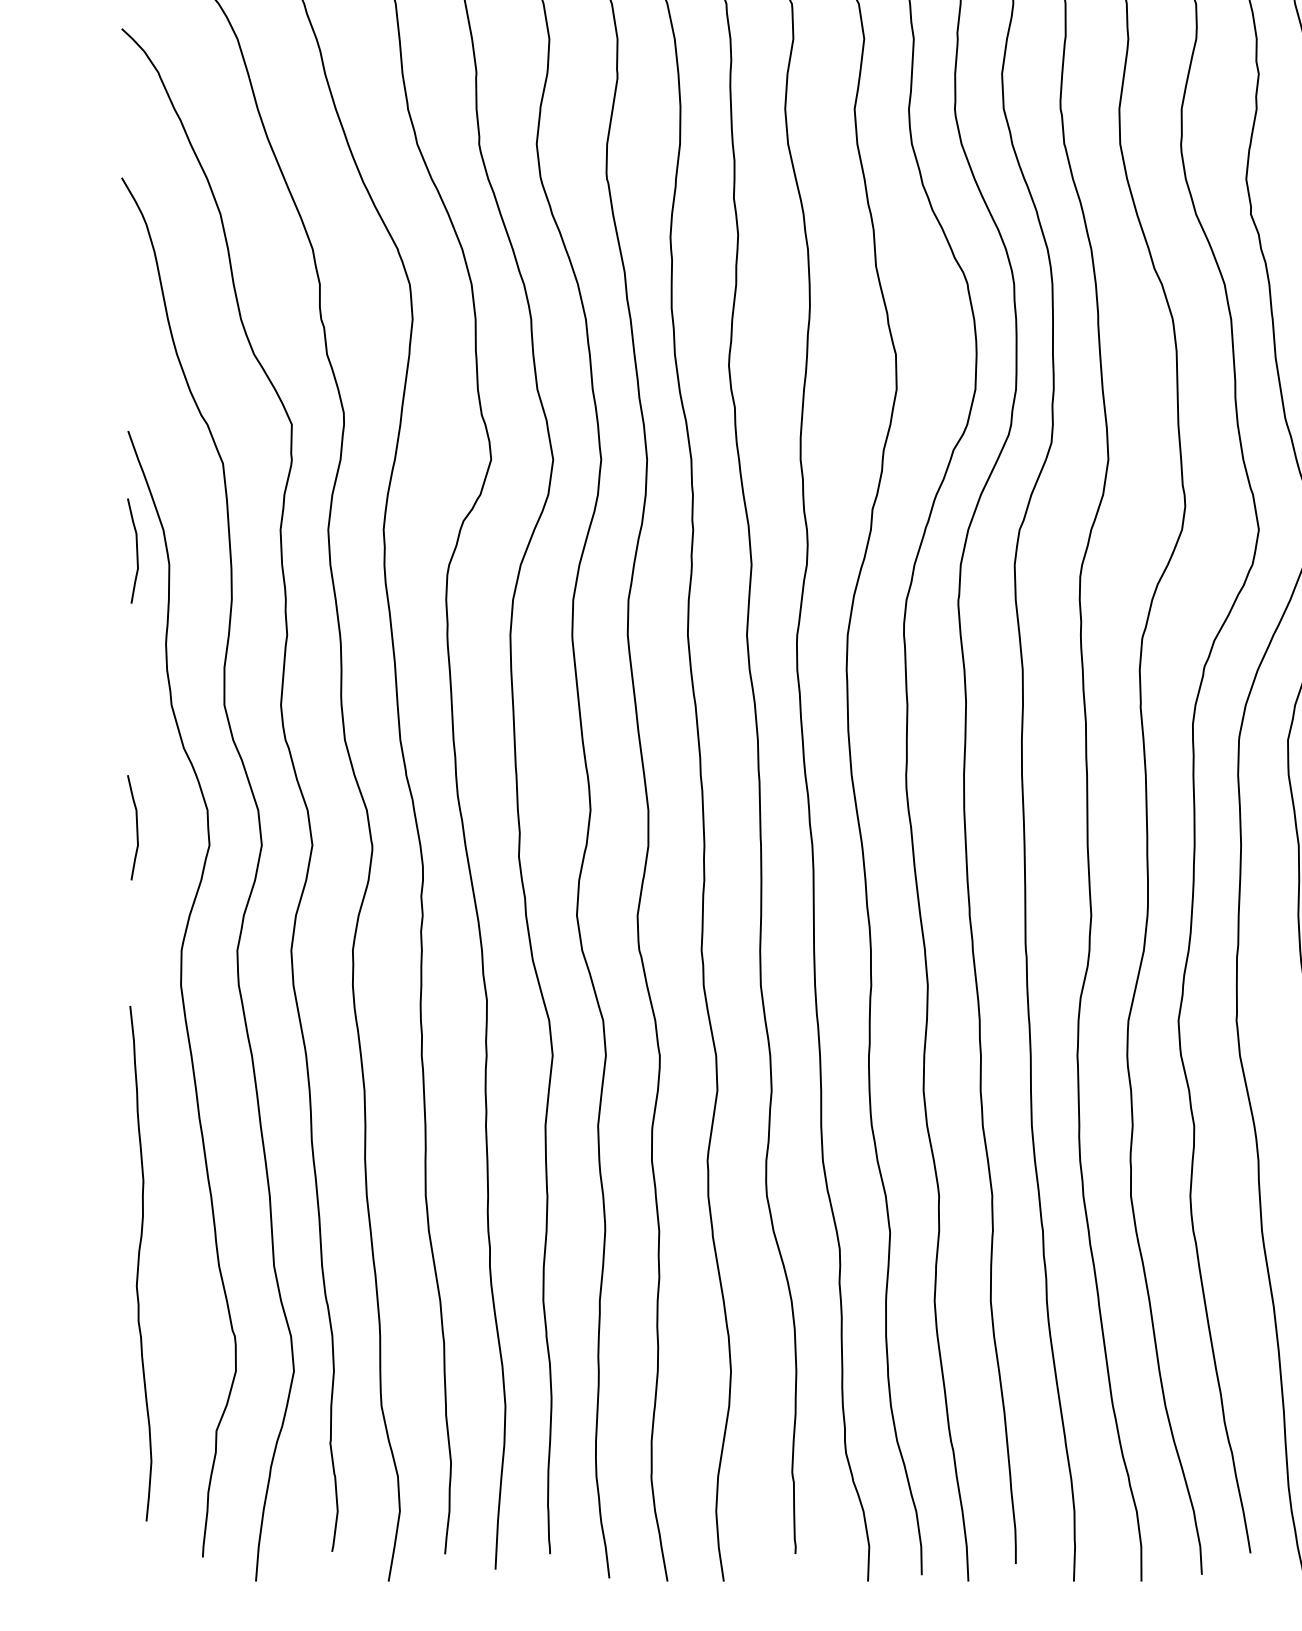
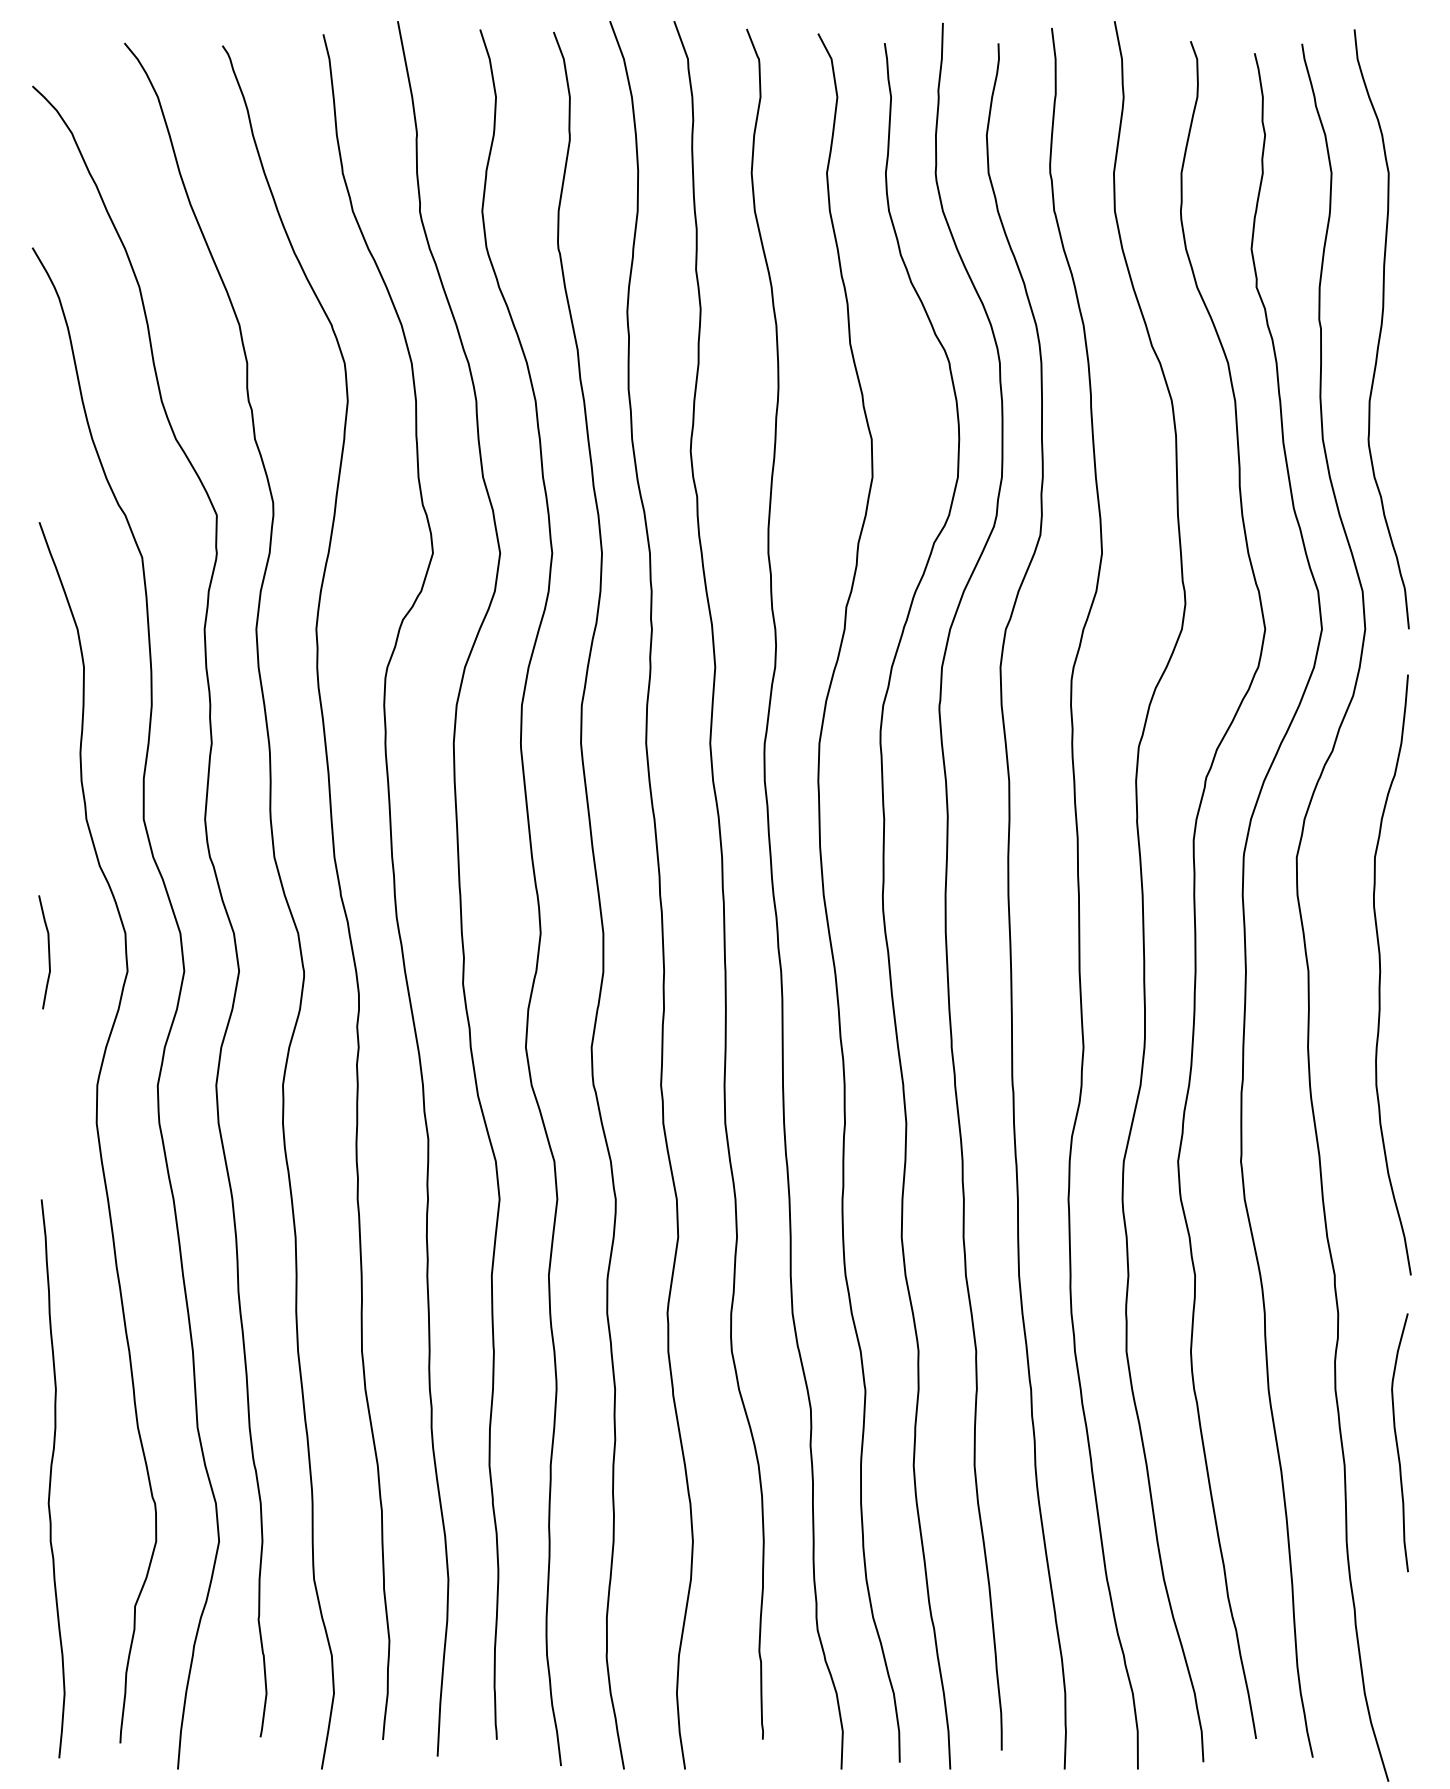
curve: (136, 551) -> (48, 652), removed
curve: (139, 1263) -> (51, 1478), moved

